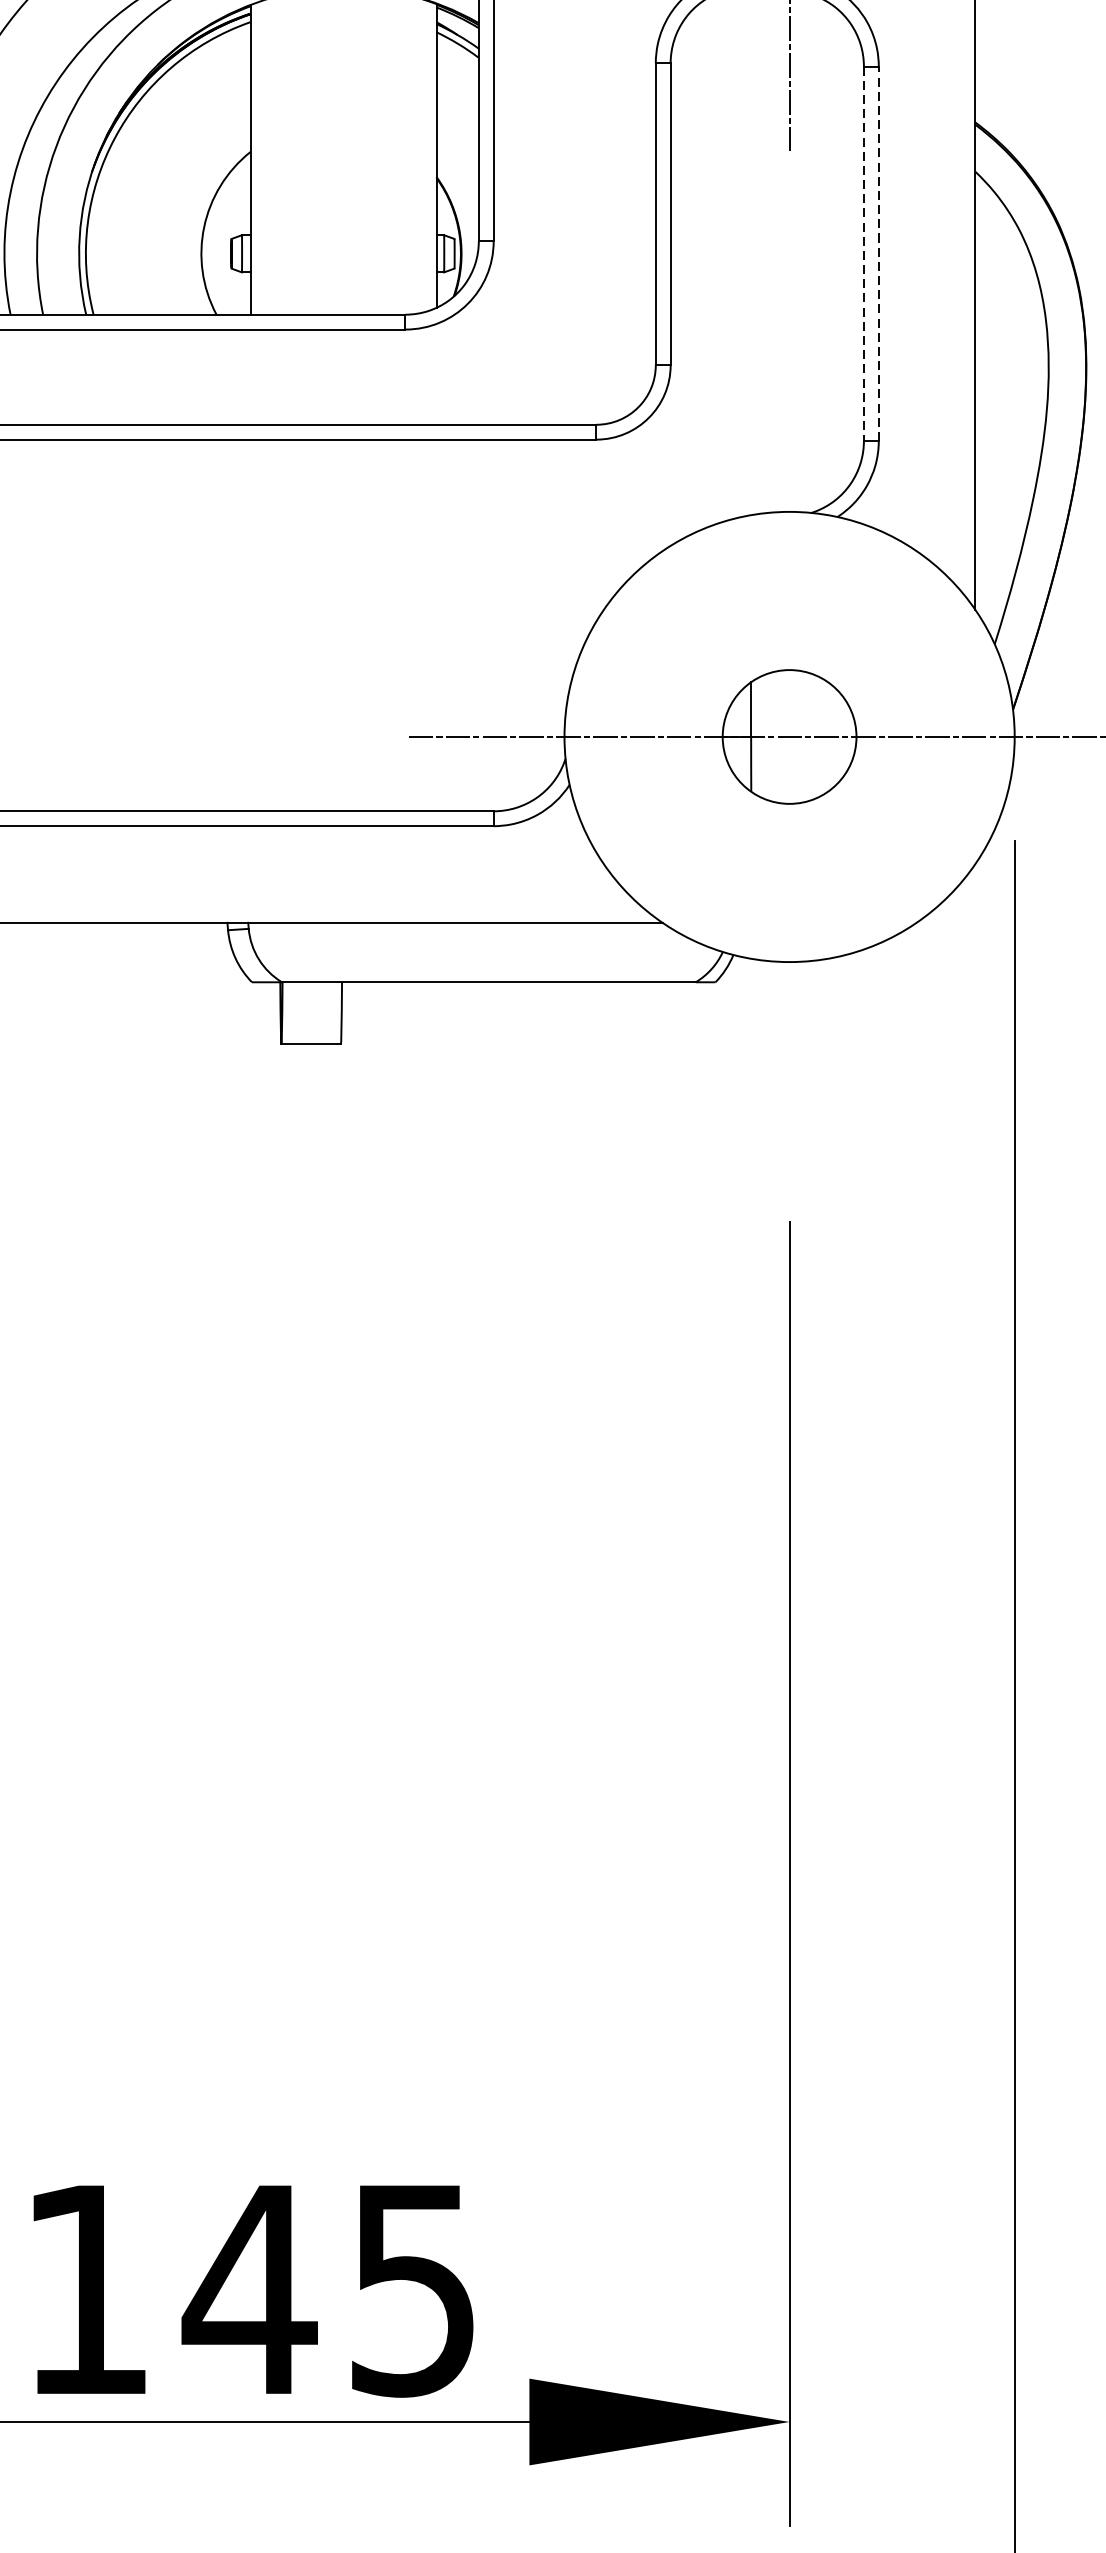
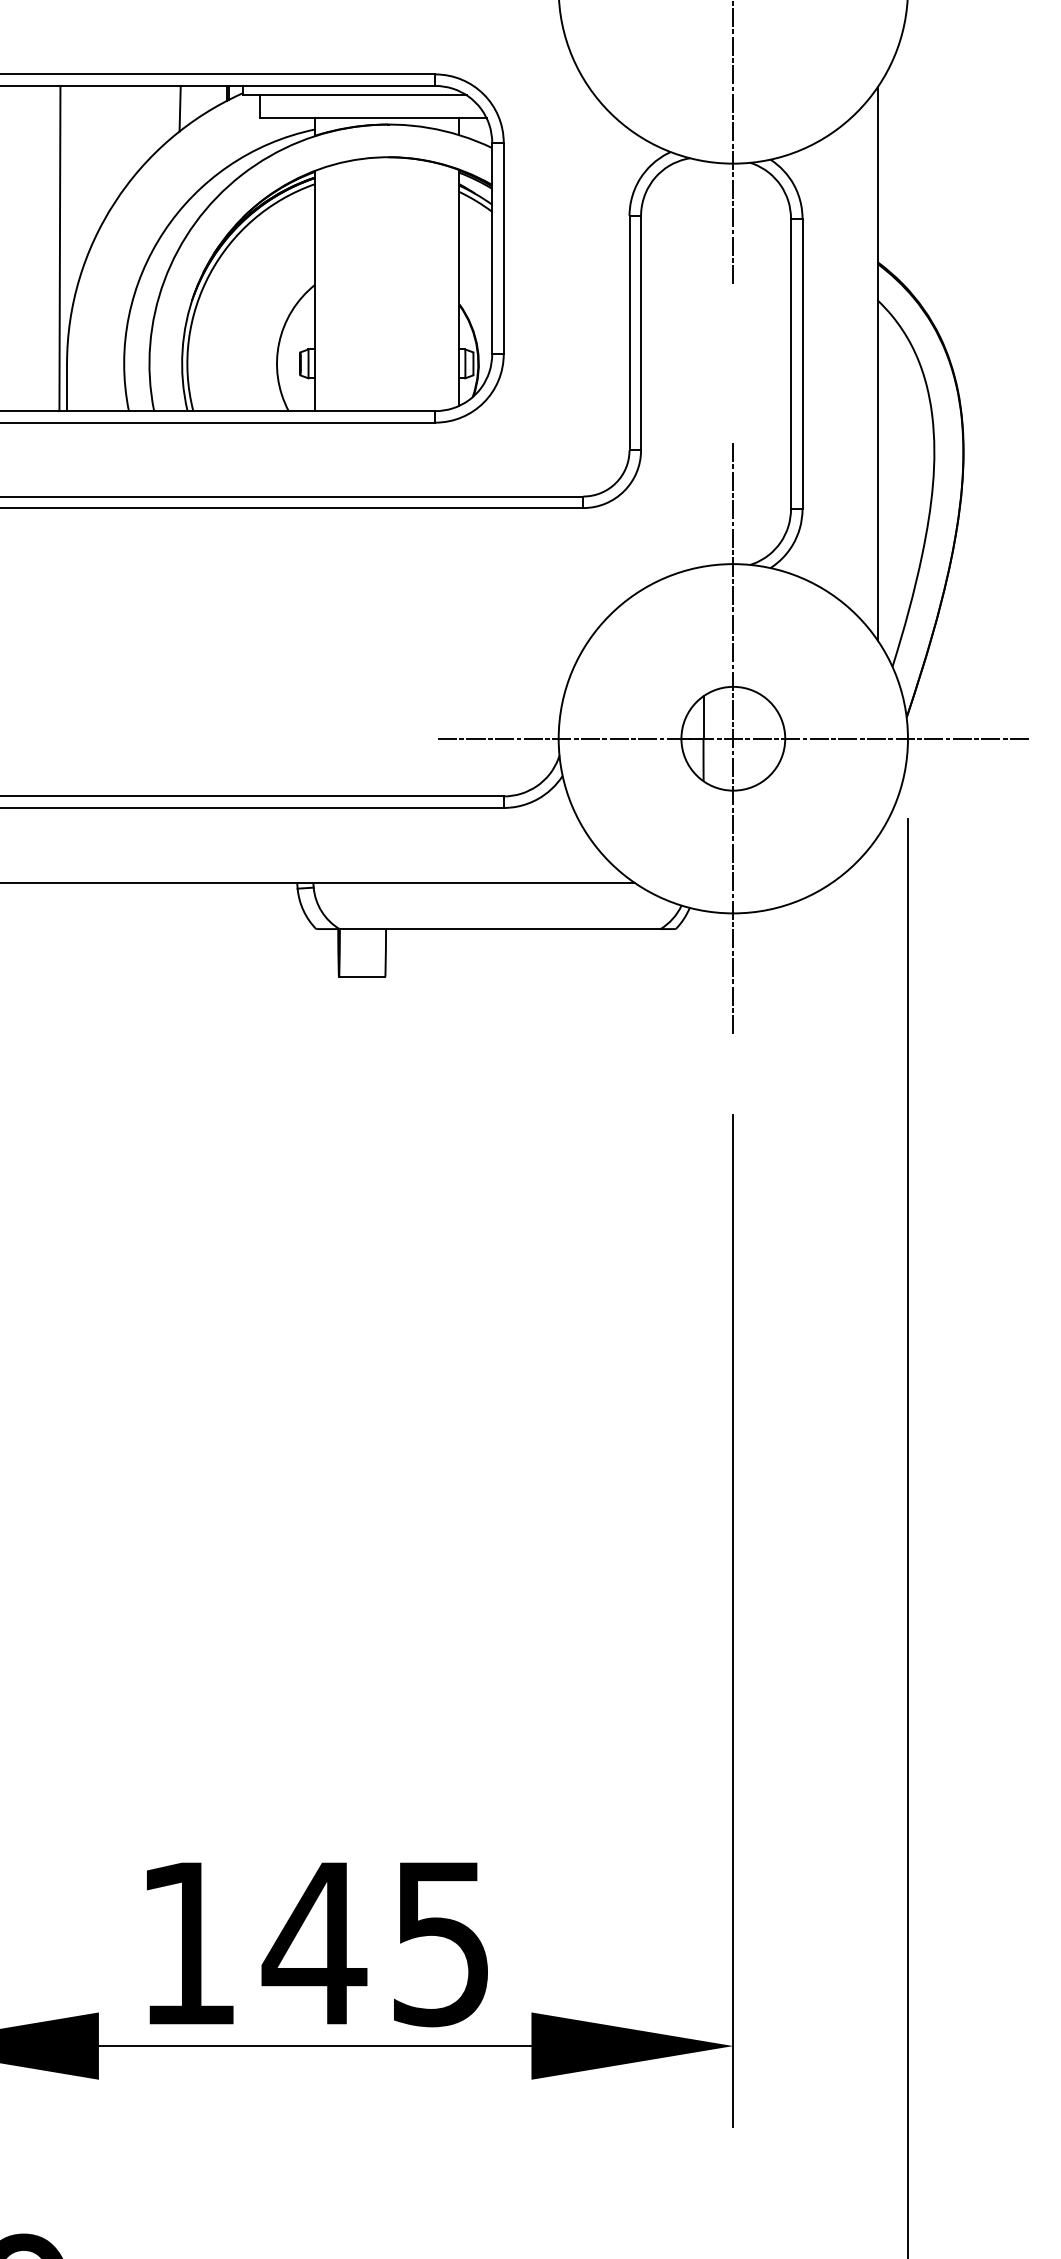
line: (878, 253) -> (802, 363), dashed -> solid
line: (864, 254) -> (791, 364), dashed -> solid
line: (789, 736) -> (733, 738), added

